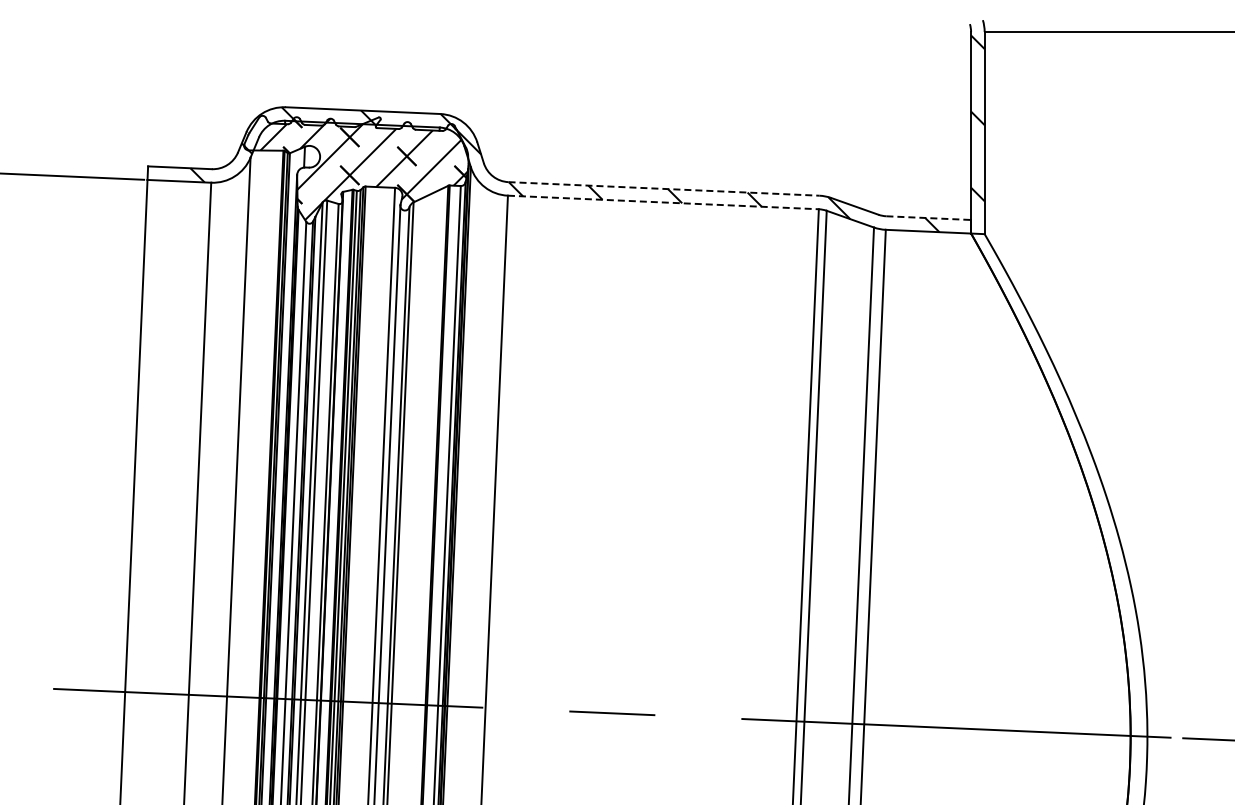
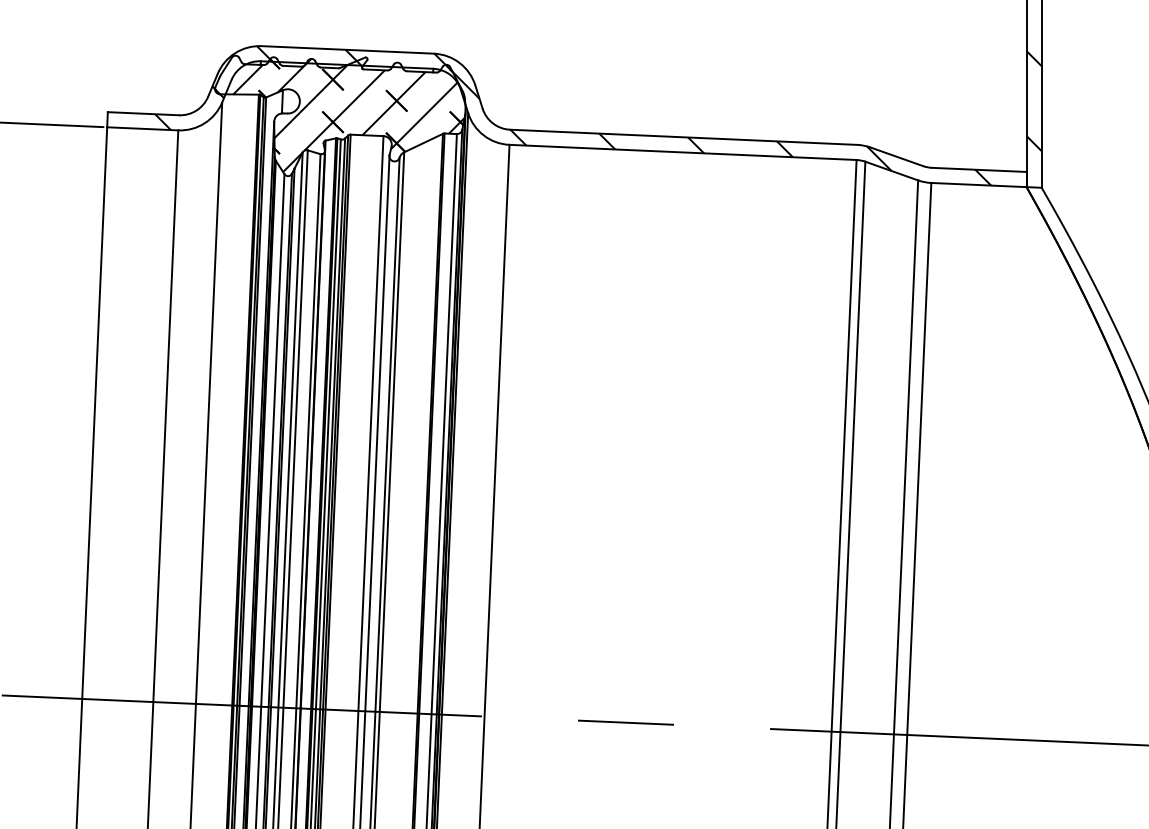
line: (663, 188) -> (683, 136), dashed -> solid
line: (663, 202) -> (683, 152), dashed -> solid
line: (929, 218) -> (980, 170), dashed -> solid

